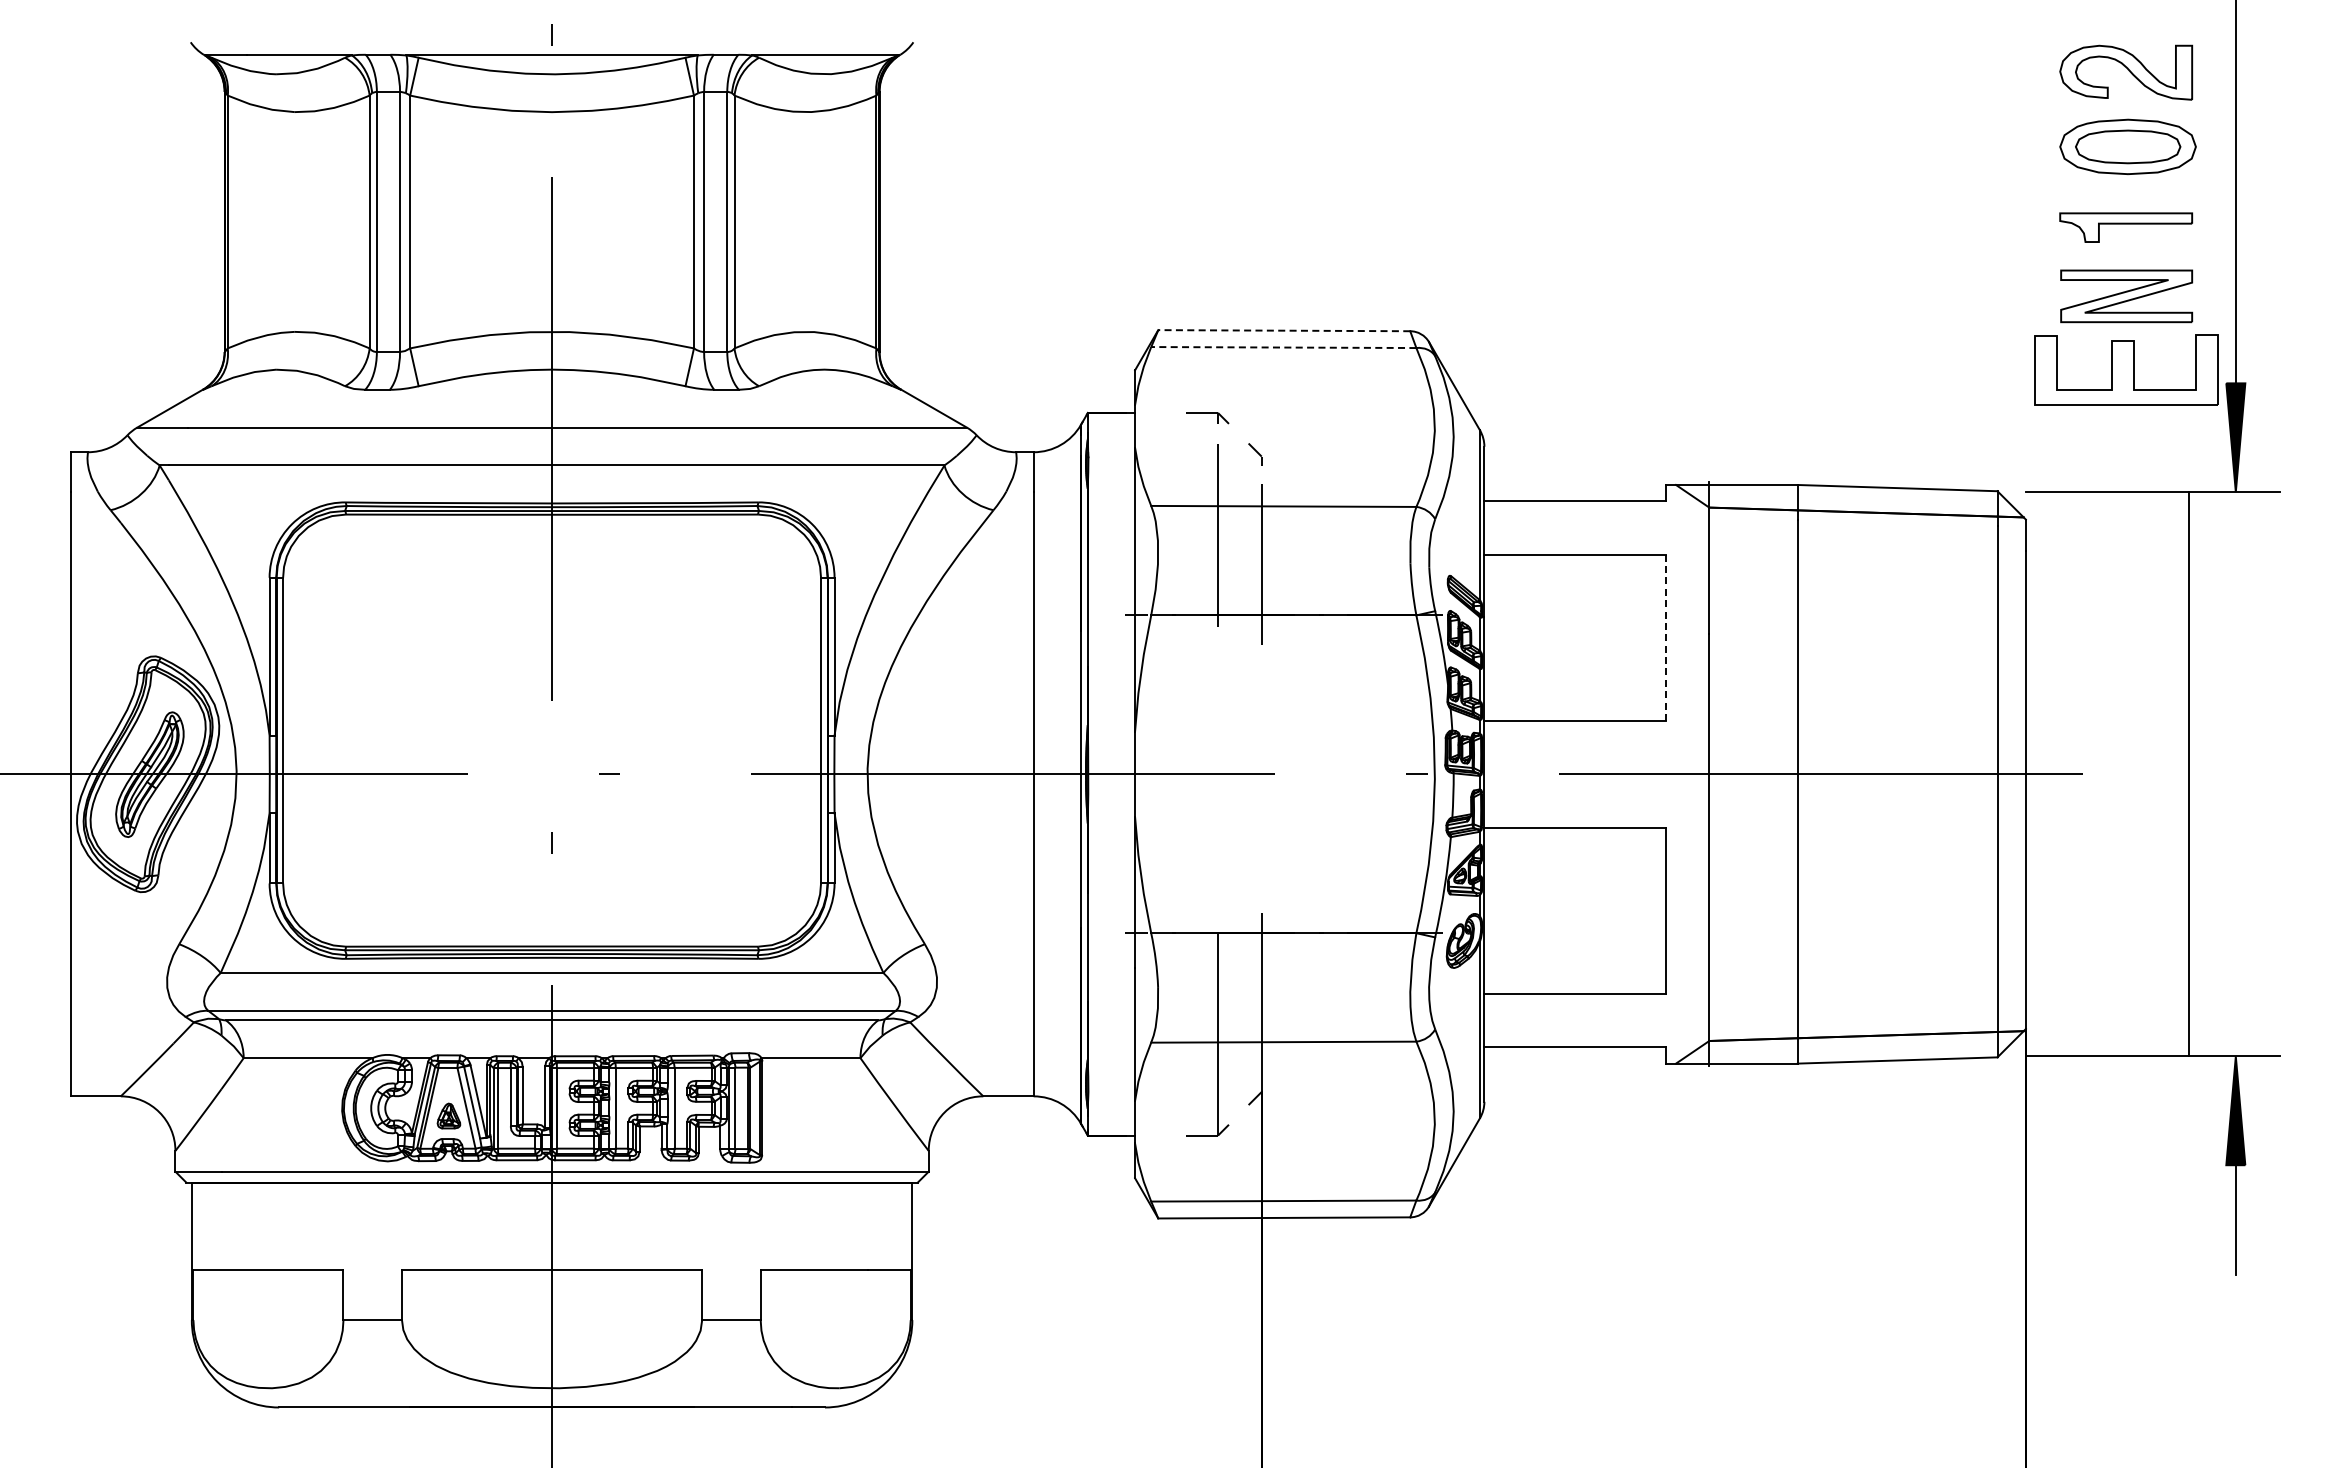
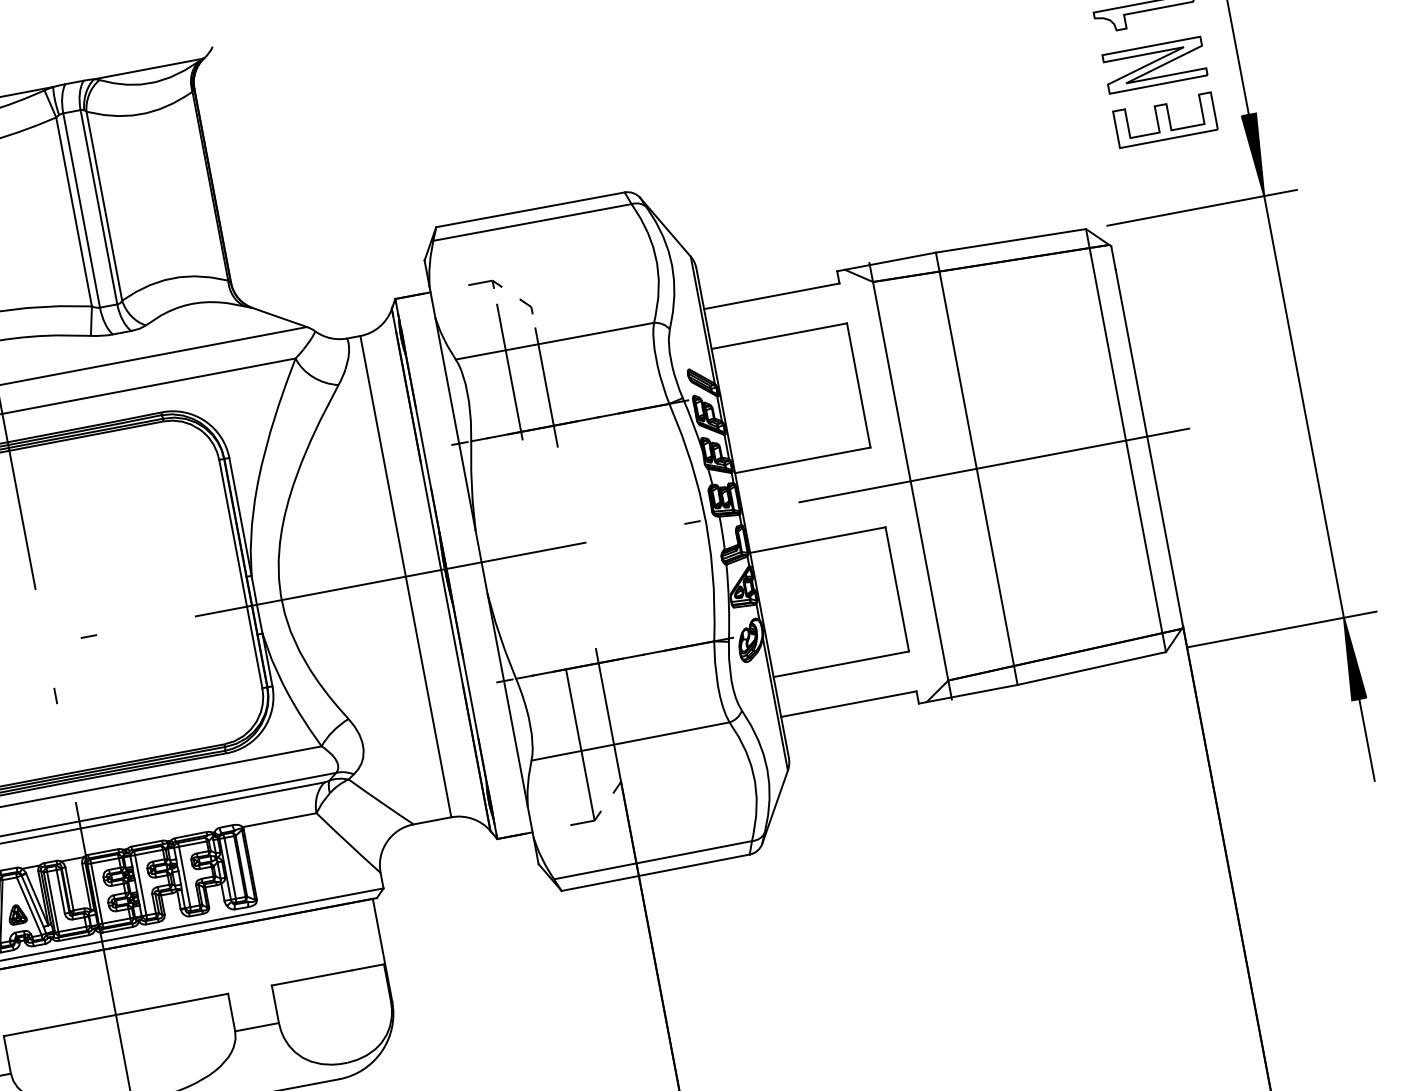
line: (1284, 330) -> (530, 209), dashed -> solid
line: (1283, 347) -> (532, 222), dashed -> solid
part: (2126, 369) -> (1165, 119), size x0.71
line: (1665, 638) -> (858, 385), dashed -> solid
line: (2188, 774) -> (1303, 407), moved

